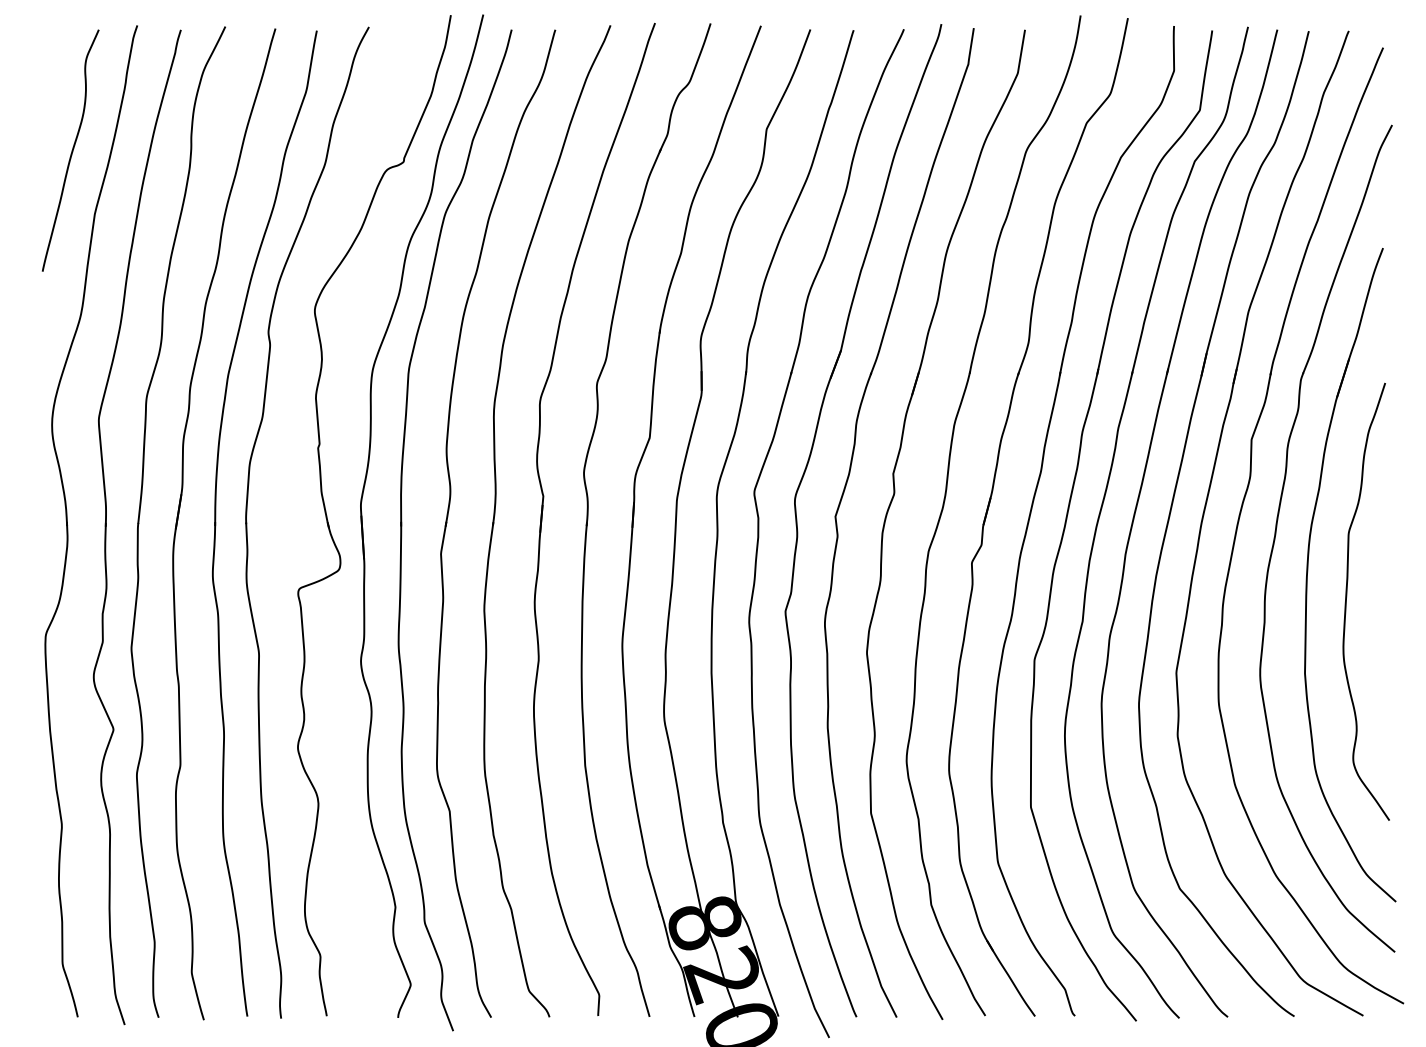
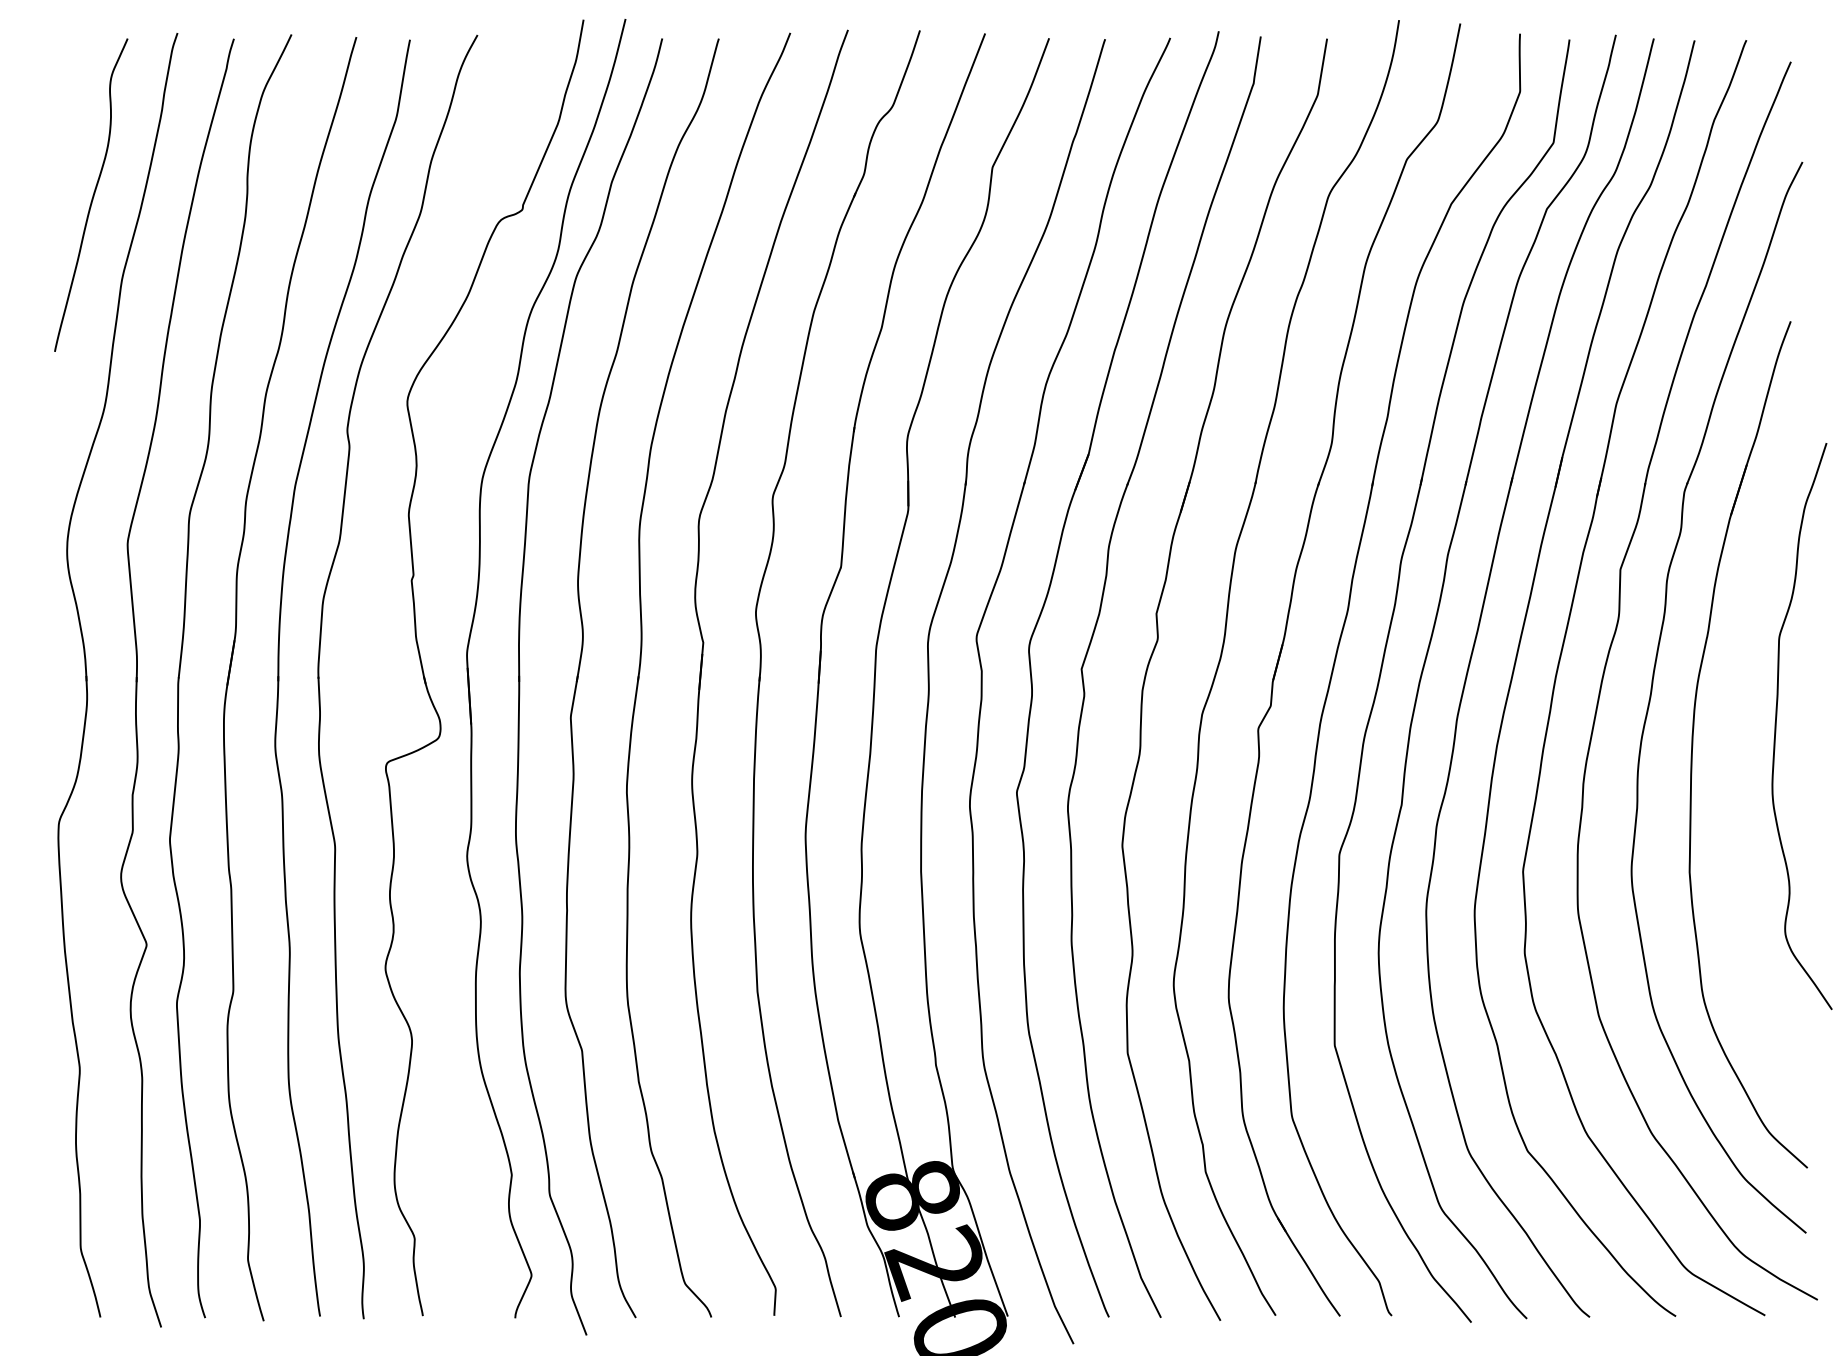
curve: (1346, 601) -> (1776, 726), moved

